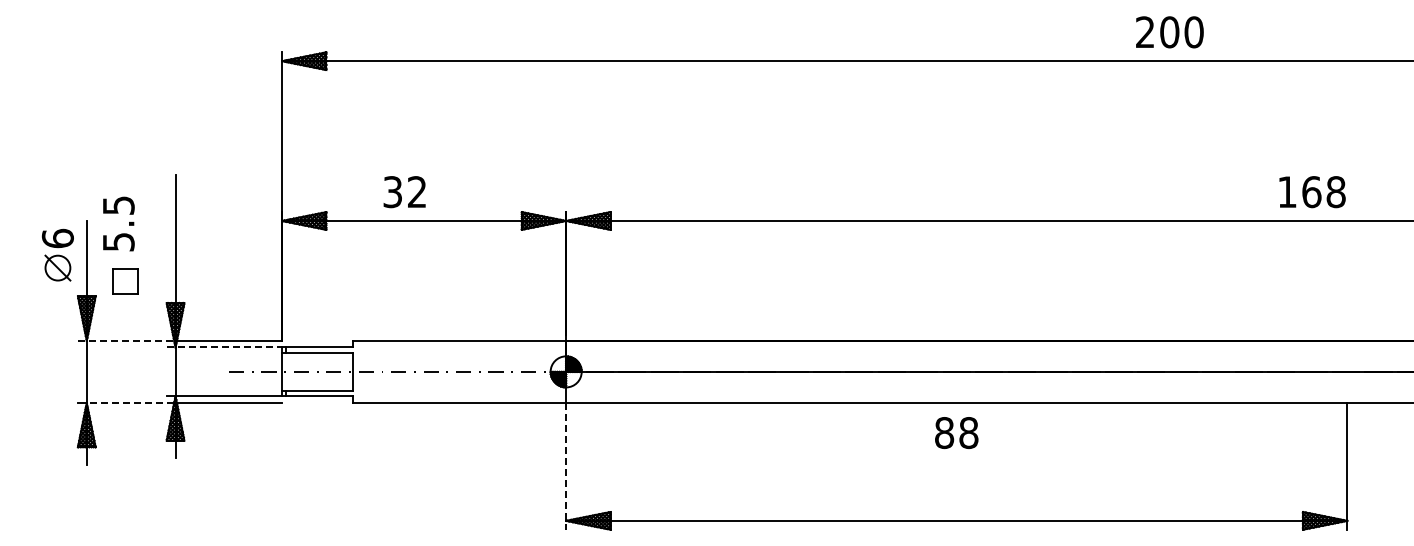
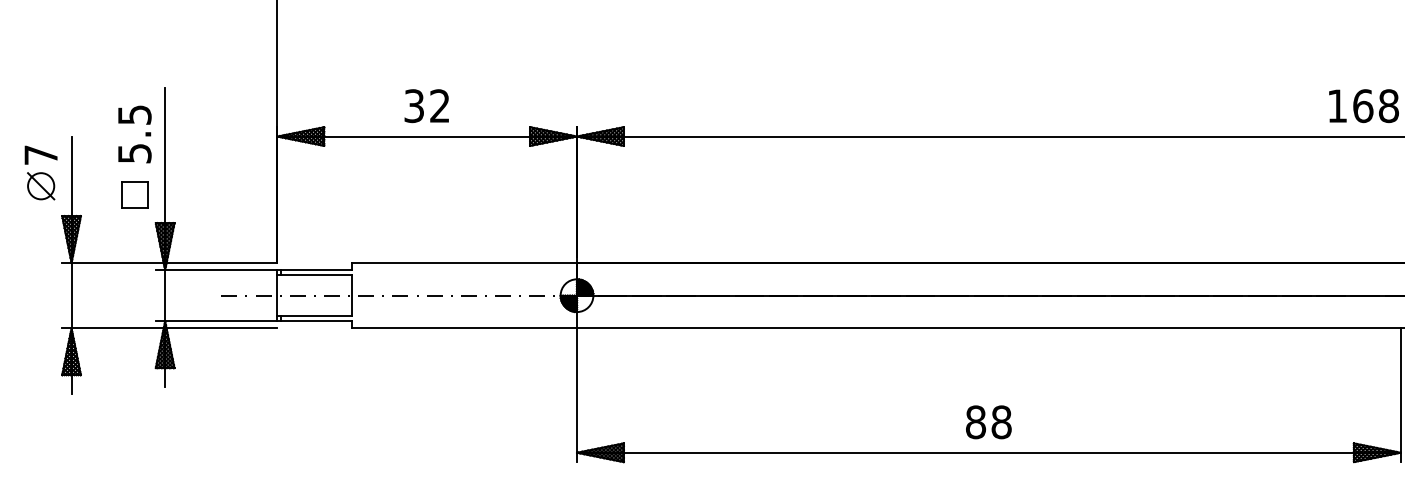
text: (404, 192) -> (426, 106), moved
text: (118, 223) -> (134, 133), moved
text: (57, 238) -> (40, 155), 6 -> 7
part: (125, 281) -> (134, 195), moved
line: (126, 340) -> (113, 262), dashed -> solid
line: (224, 347) -> (216, 269), dashed -> solid
line: (130, 402) -> (117, 327), dashed -> solid
text: (956, 433) -> (988, 422), moved
line: (566, 466) -> (577, 395), dashed -> solid

